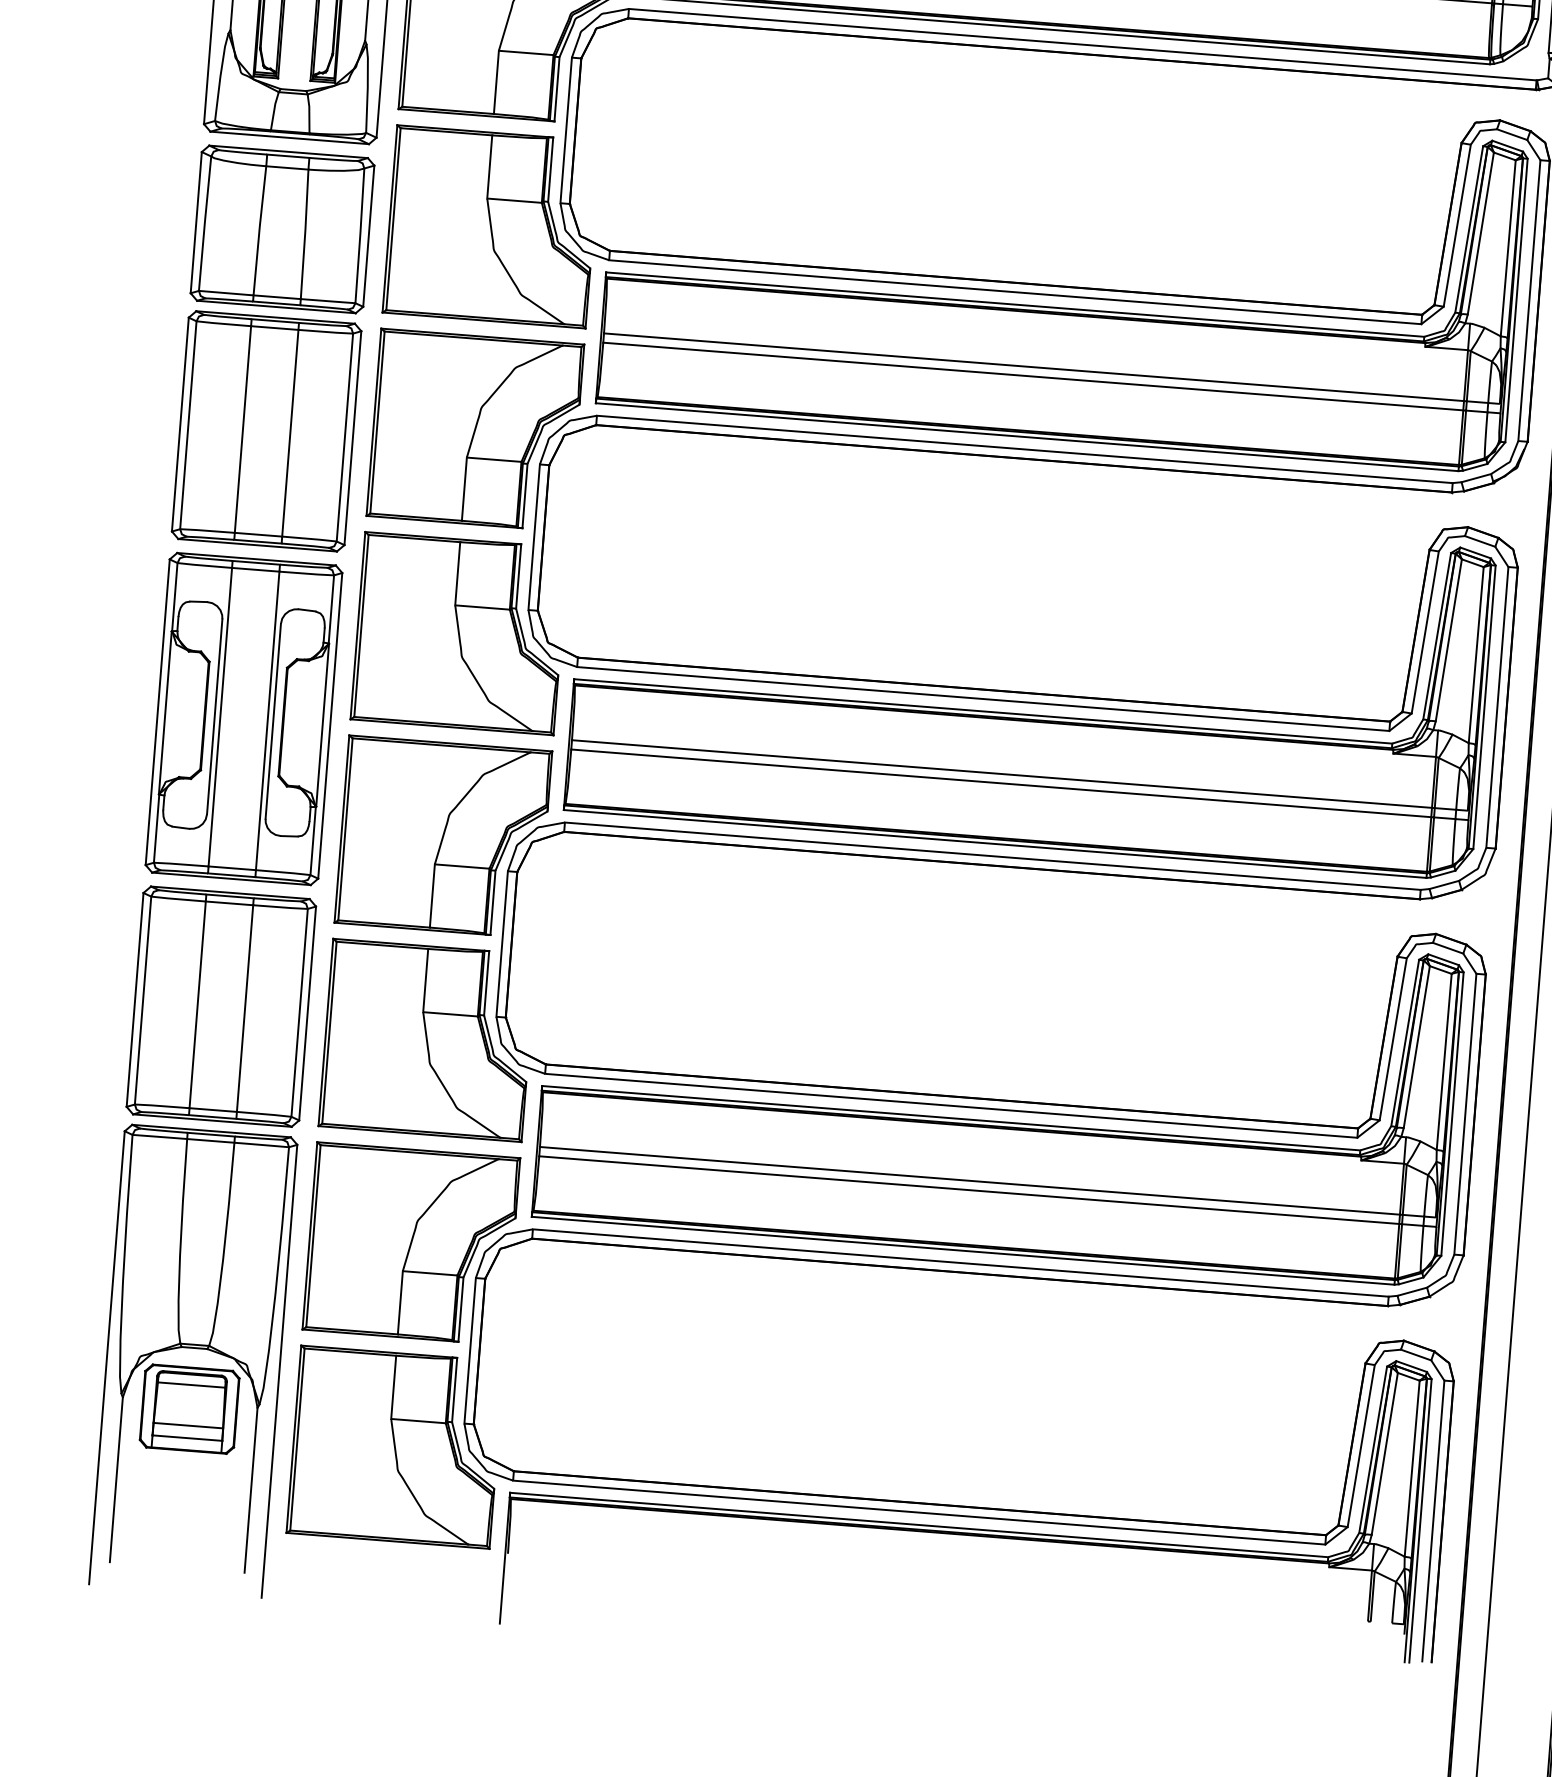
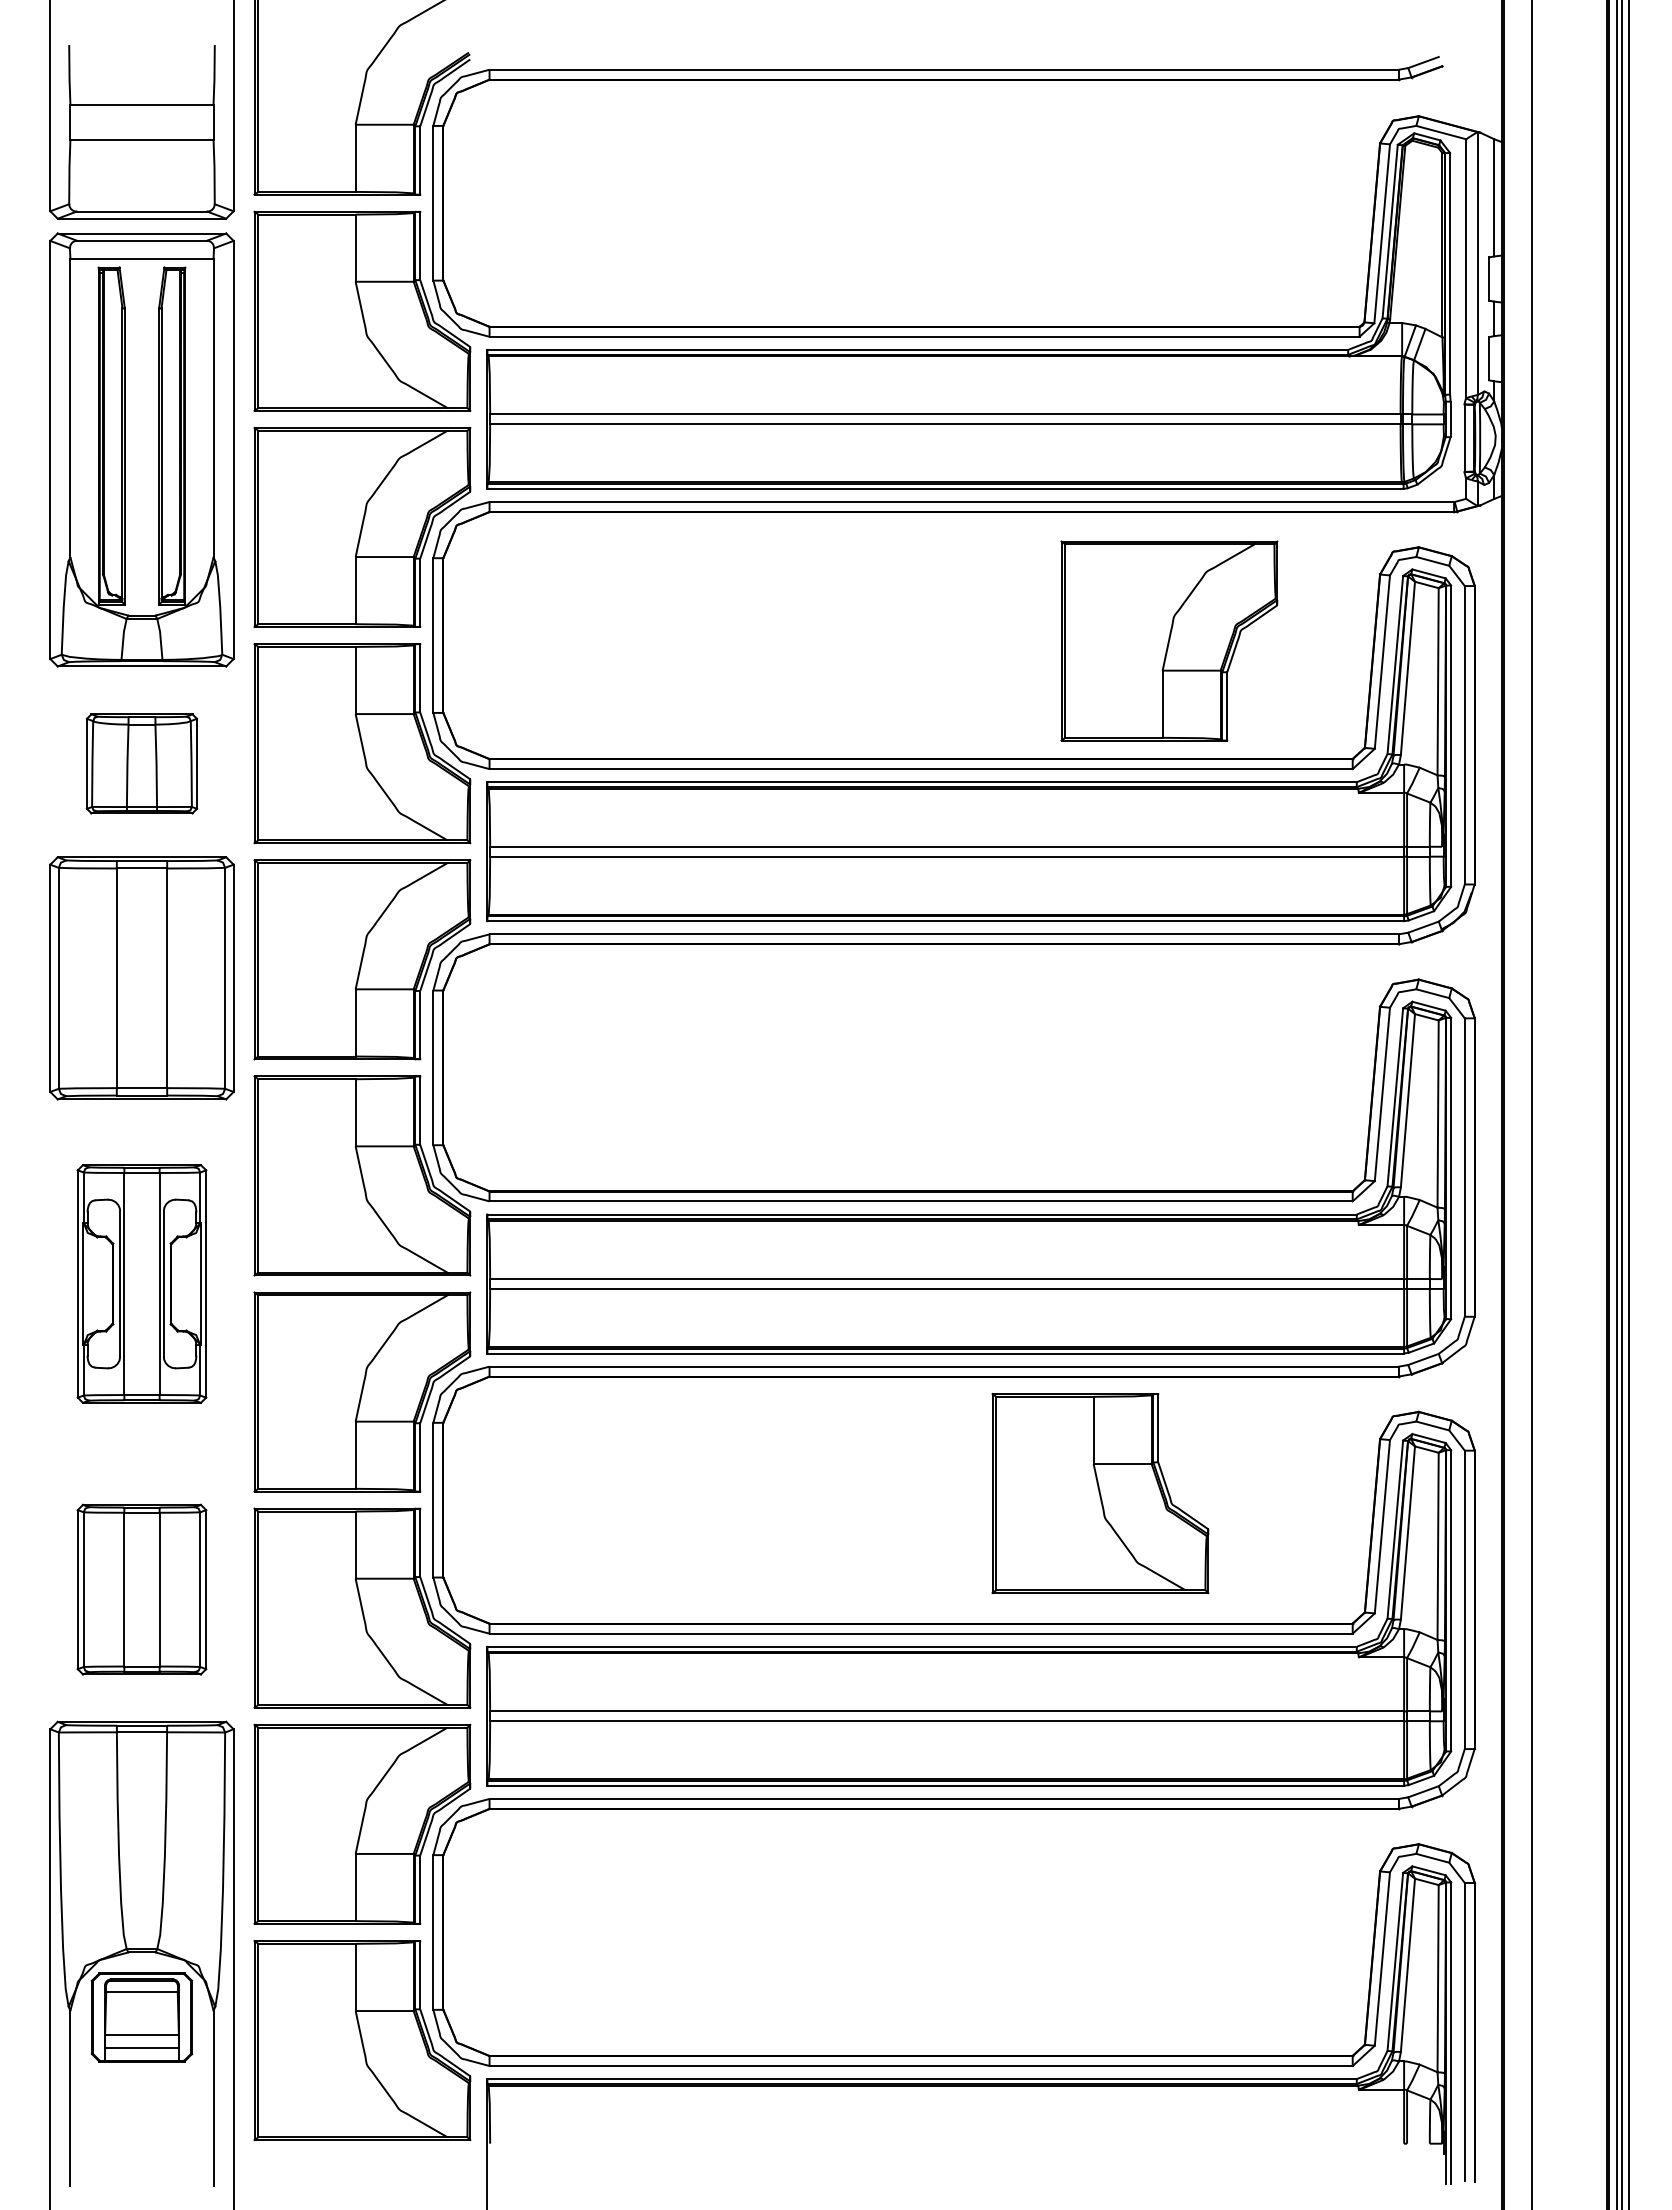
part: (1258, 189) -> (1169, 640), added
part: (282, 229) -> (141, 763), size x0.6
part: (243, 718) -> (141, 1283), size x0.7
part: (1130, 987) -> (1100, 1493), added
part: (220, 1006) -> (141, 1589), size x0.7

